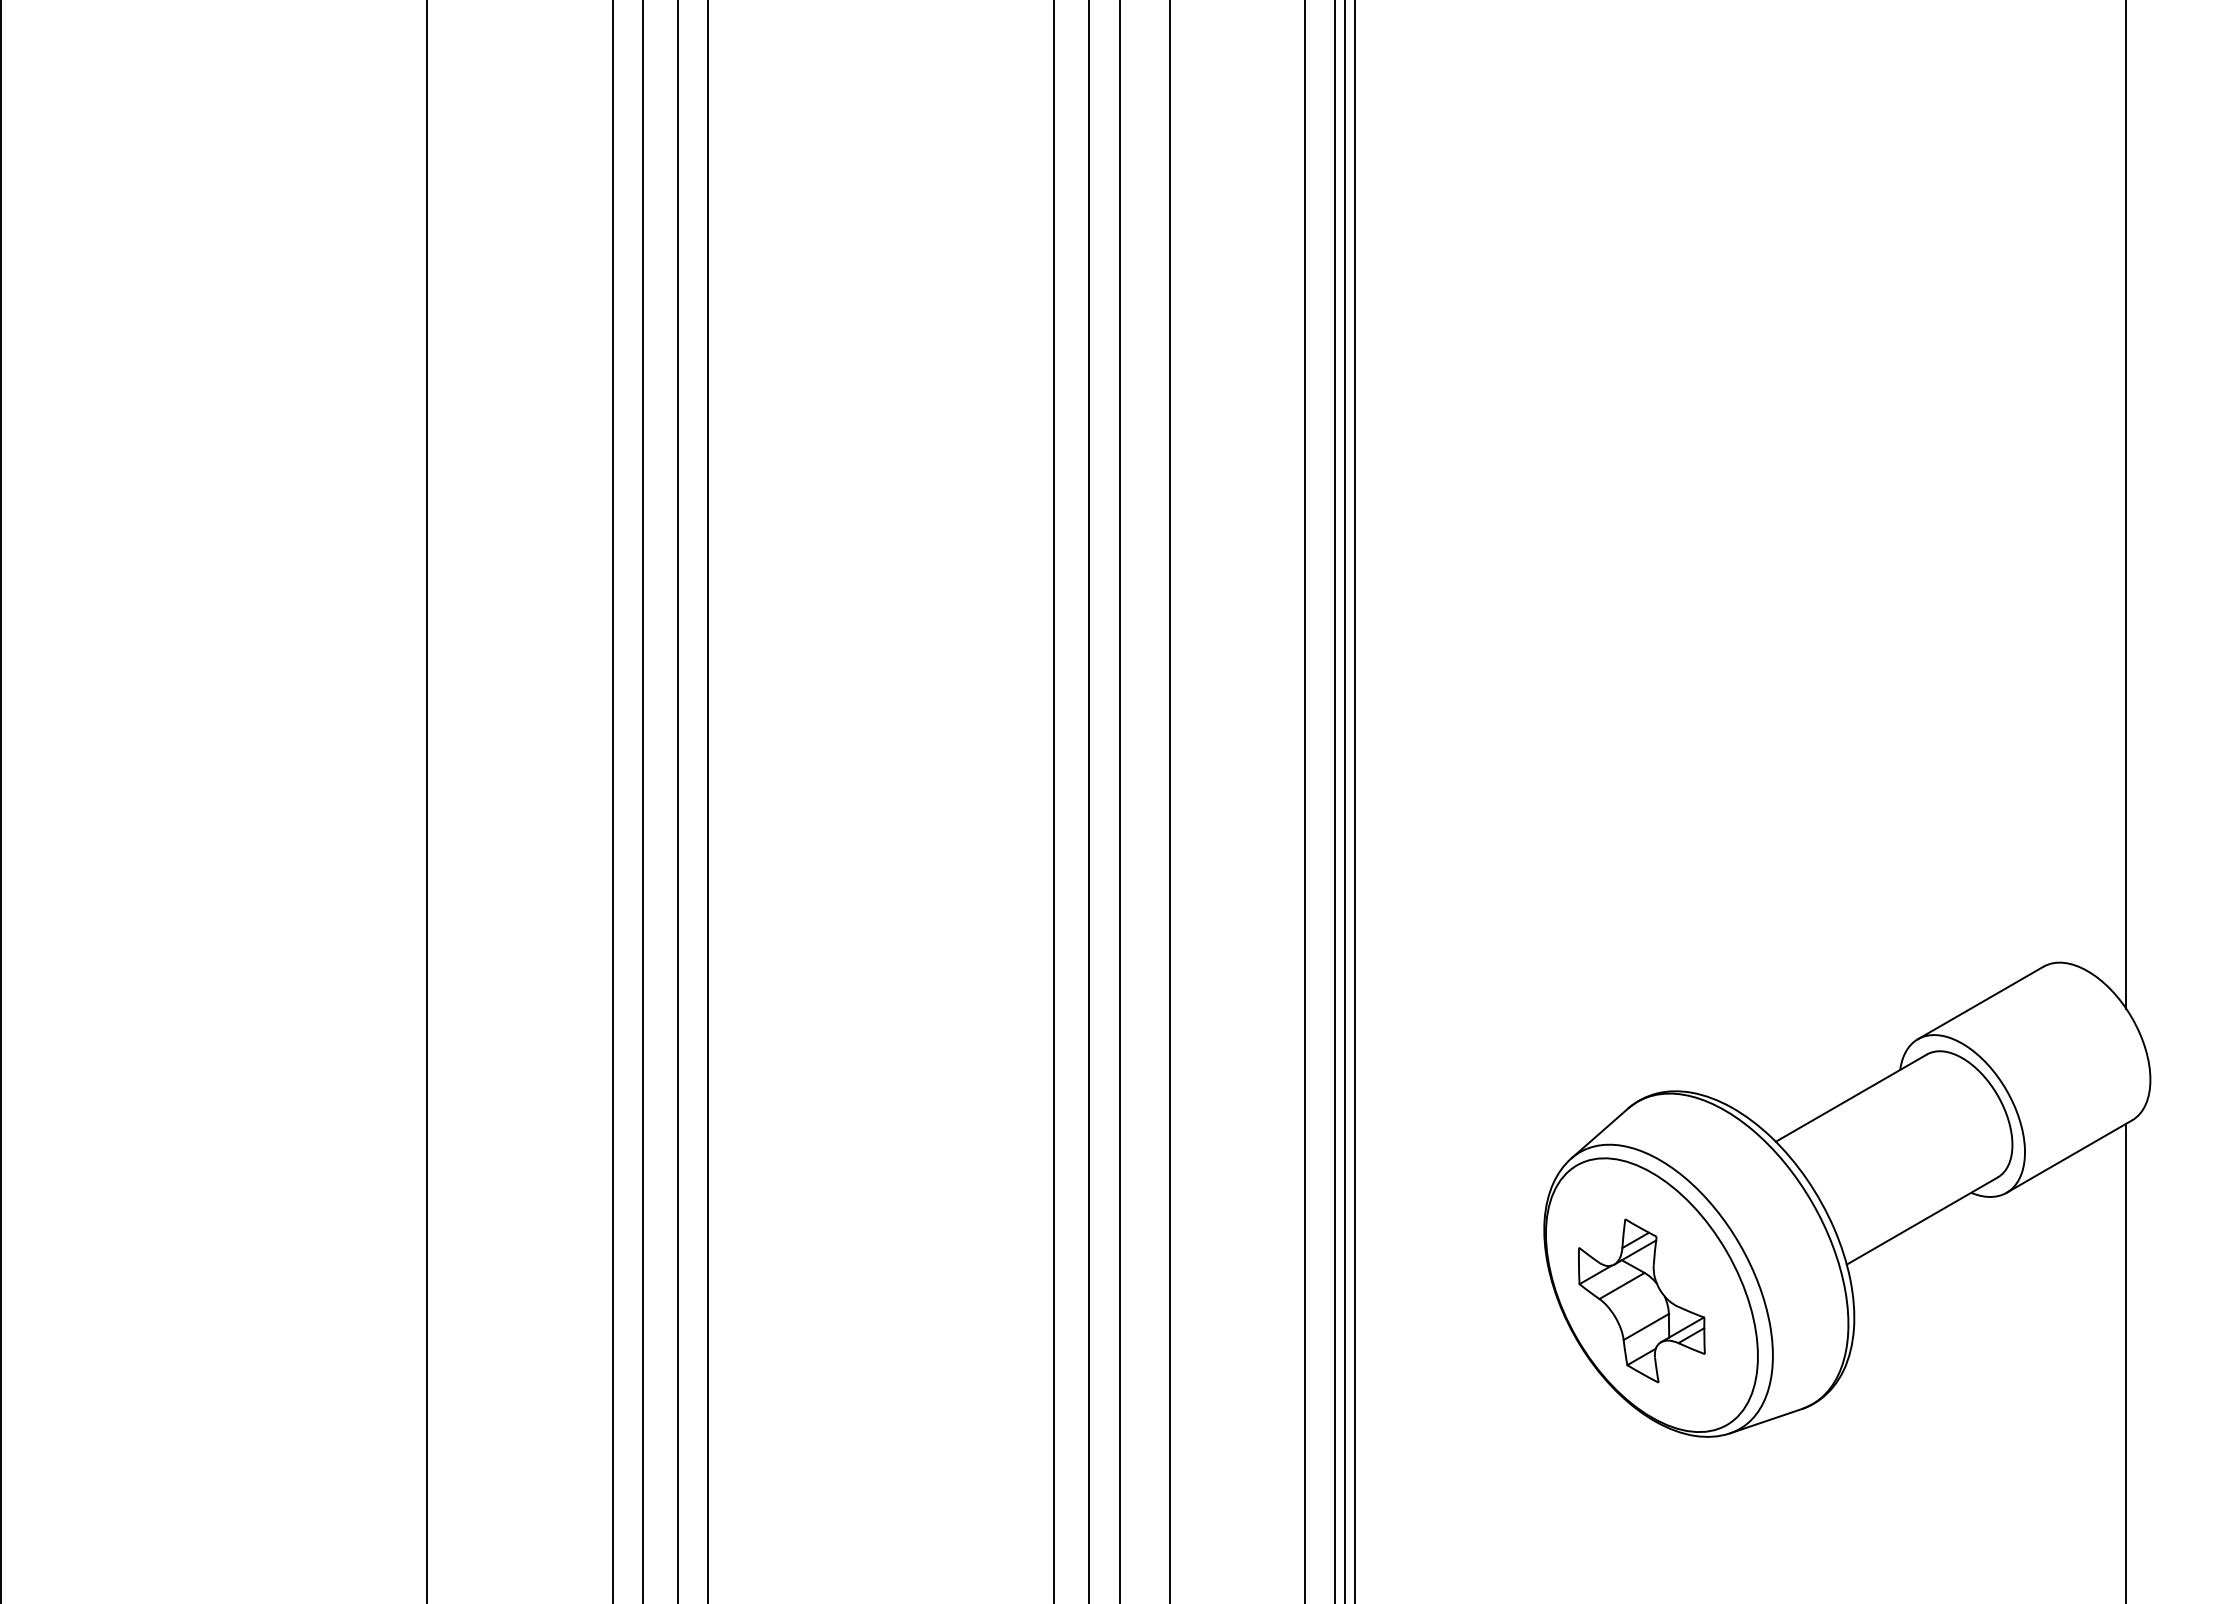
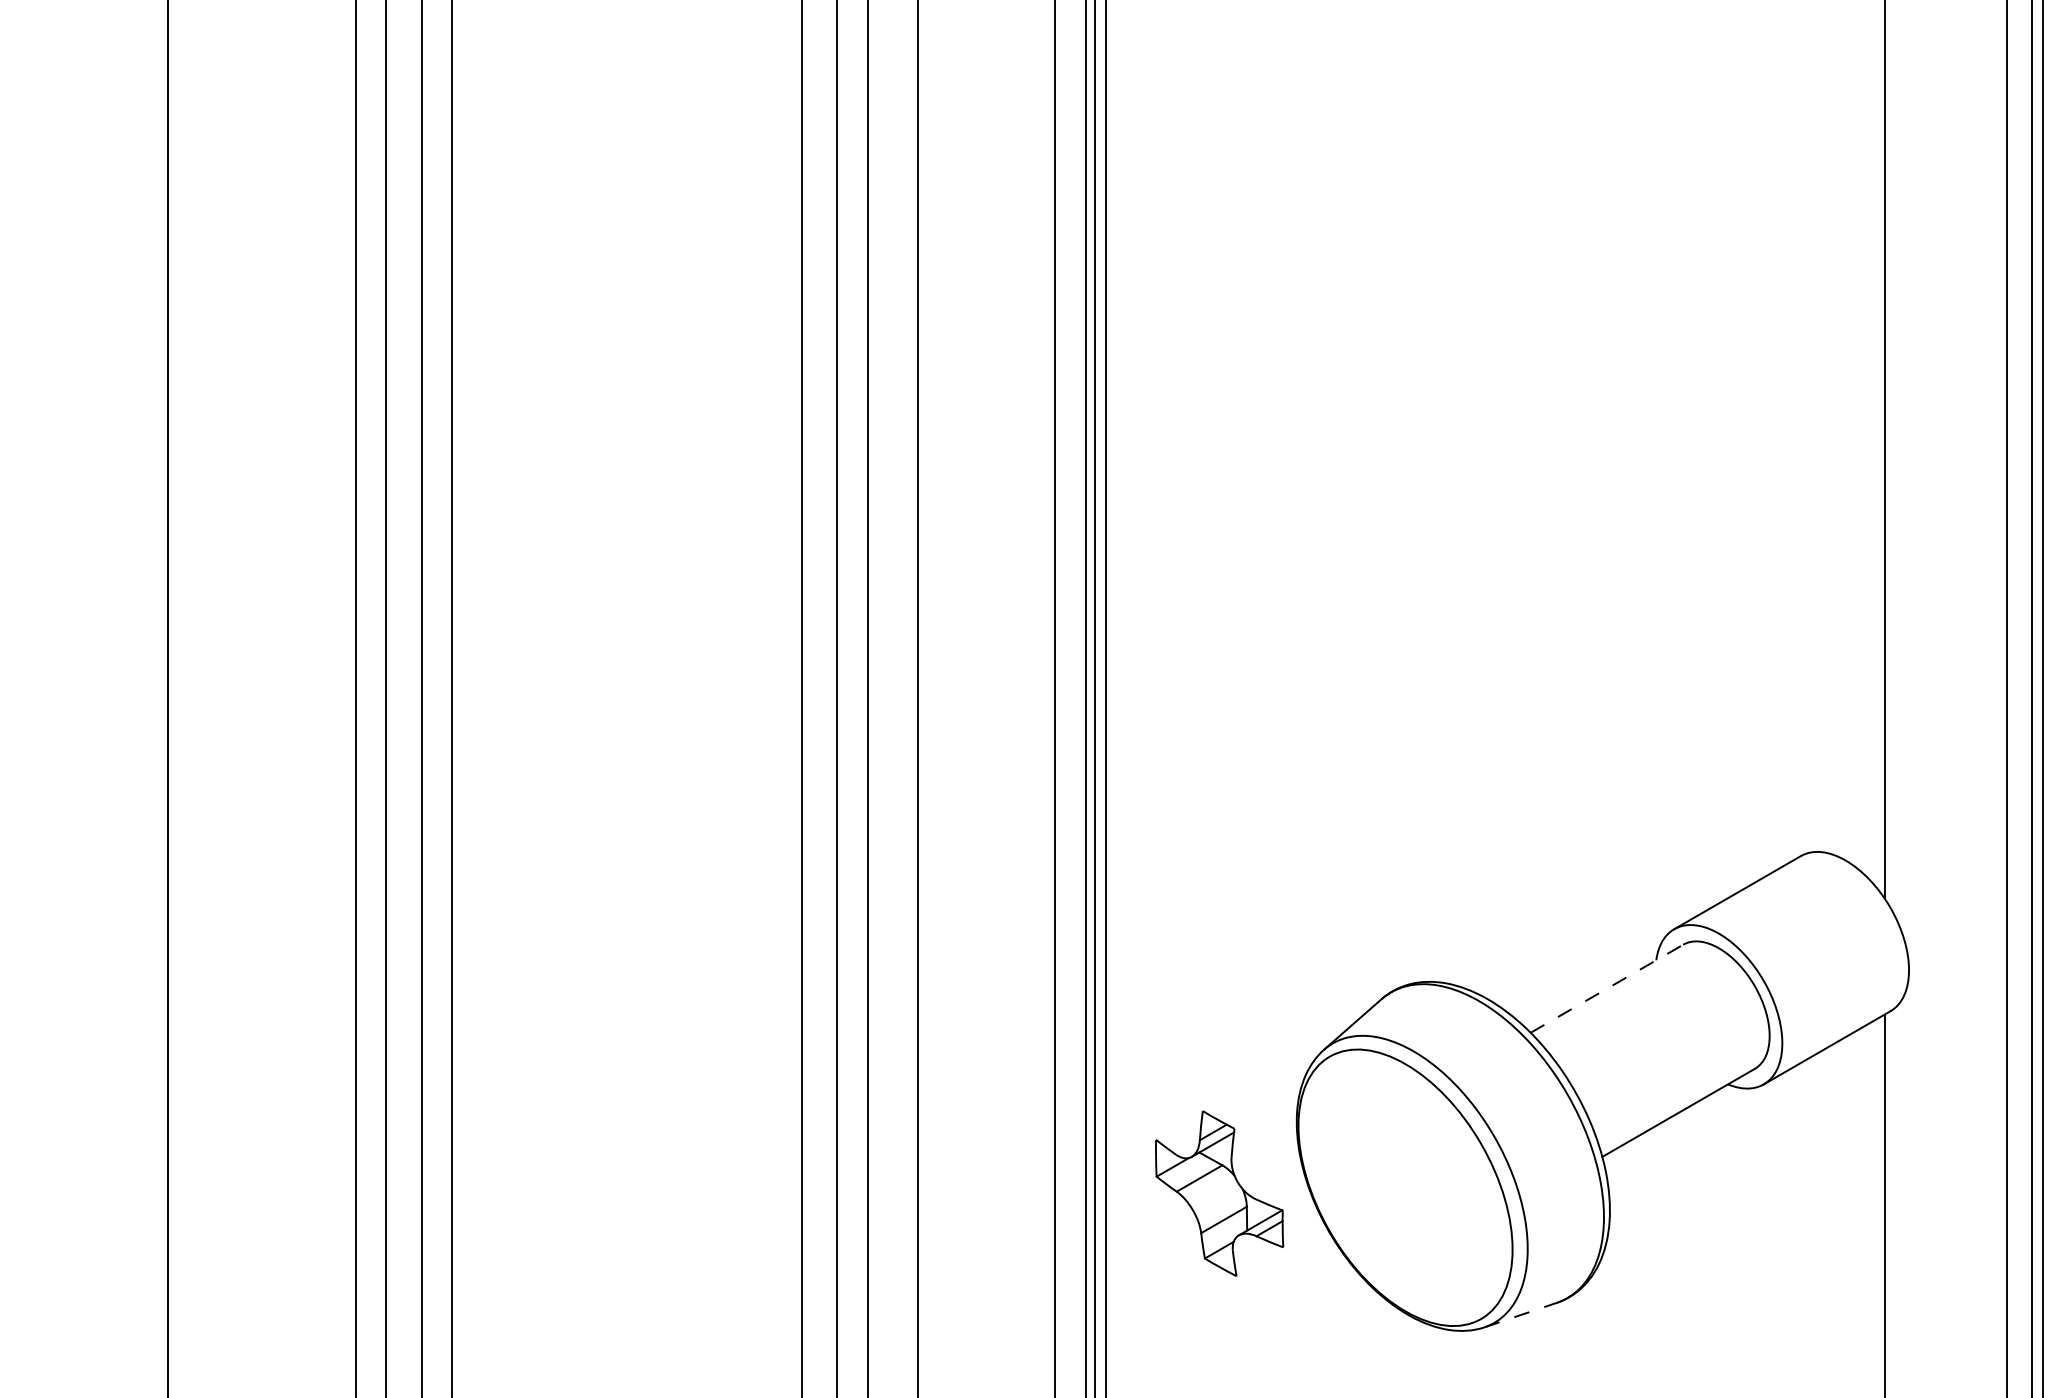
line: (1851, 1097) -> (1607, 988), solid -> dashed
part: (1641, 1300) -> (1219, 1193), moved
line: (1765, 1421) -> (1520, 1315), solid -> dashed

